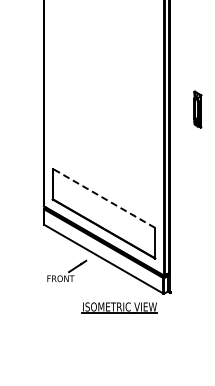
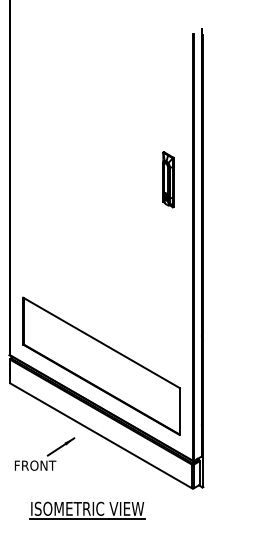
part: (197, 109) -> (167, 179), moved
line: (103, 198) -> (100, 343), dashed -> solid
part: (119, 307) -> (86, 509), moved

